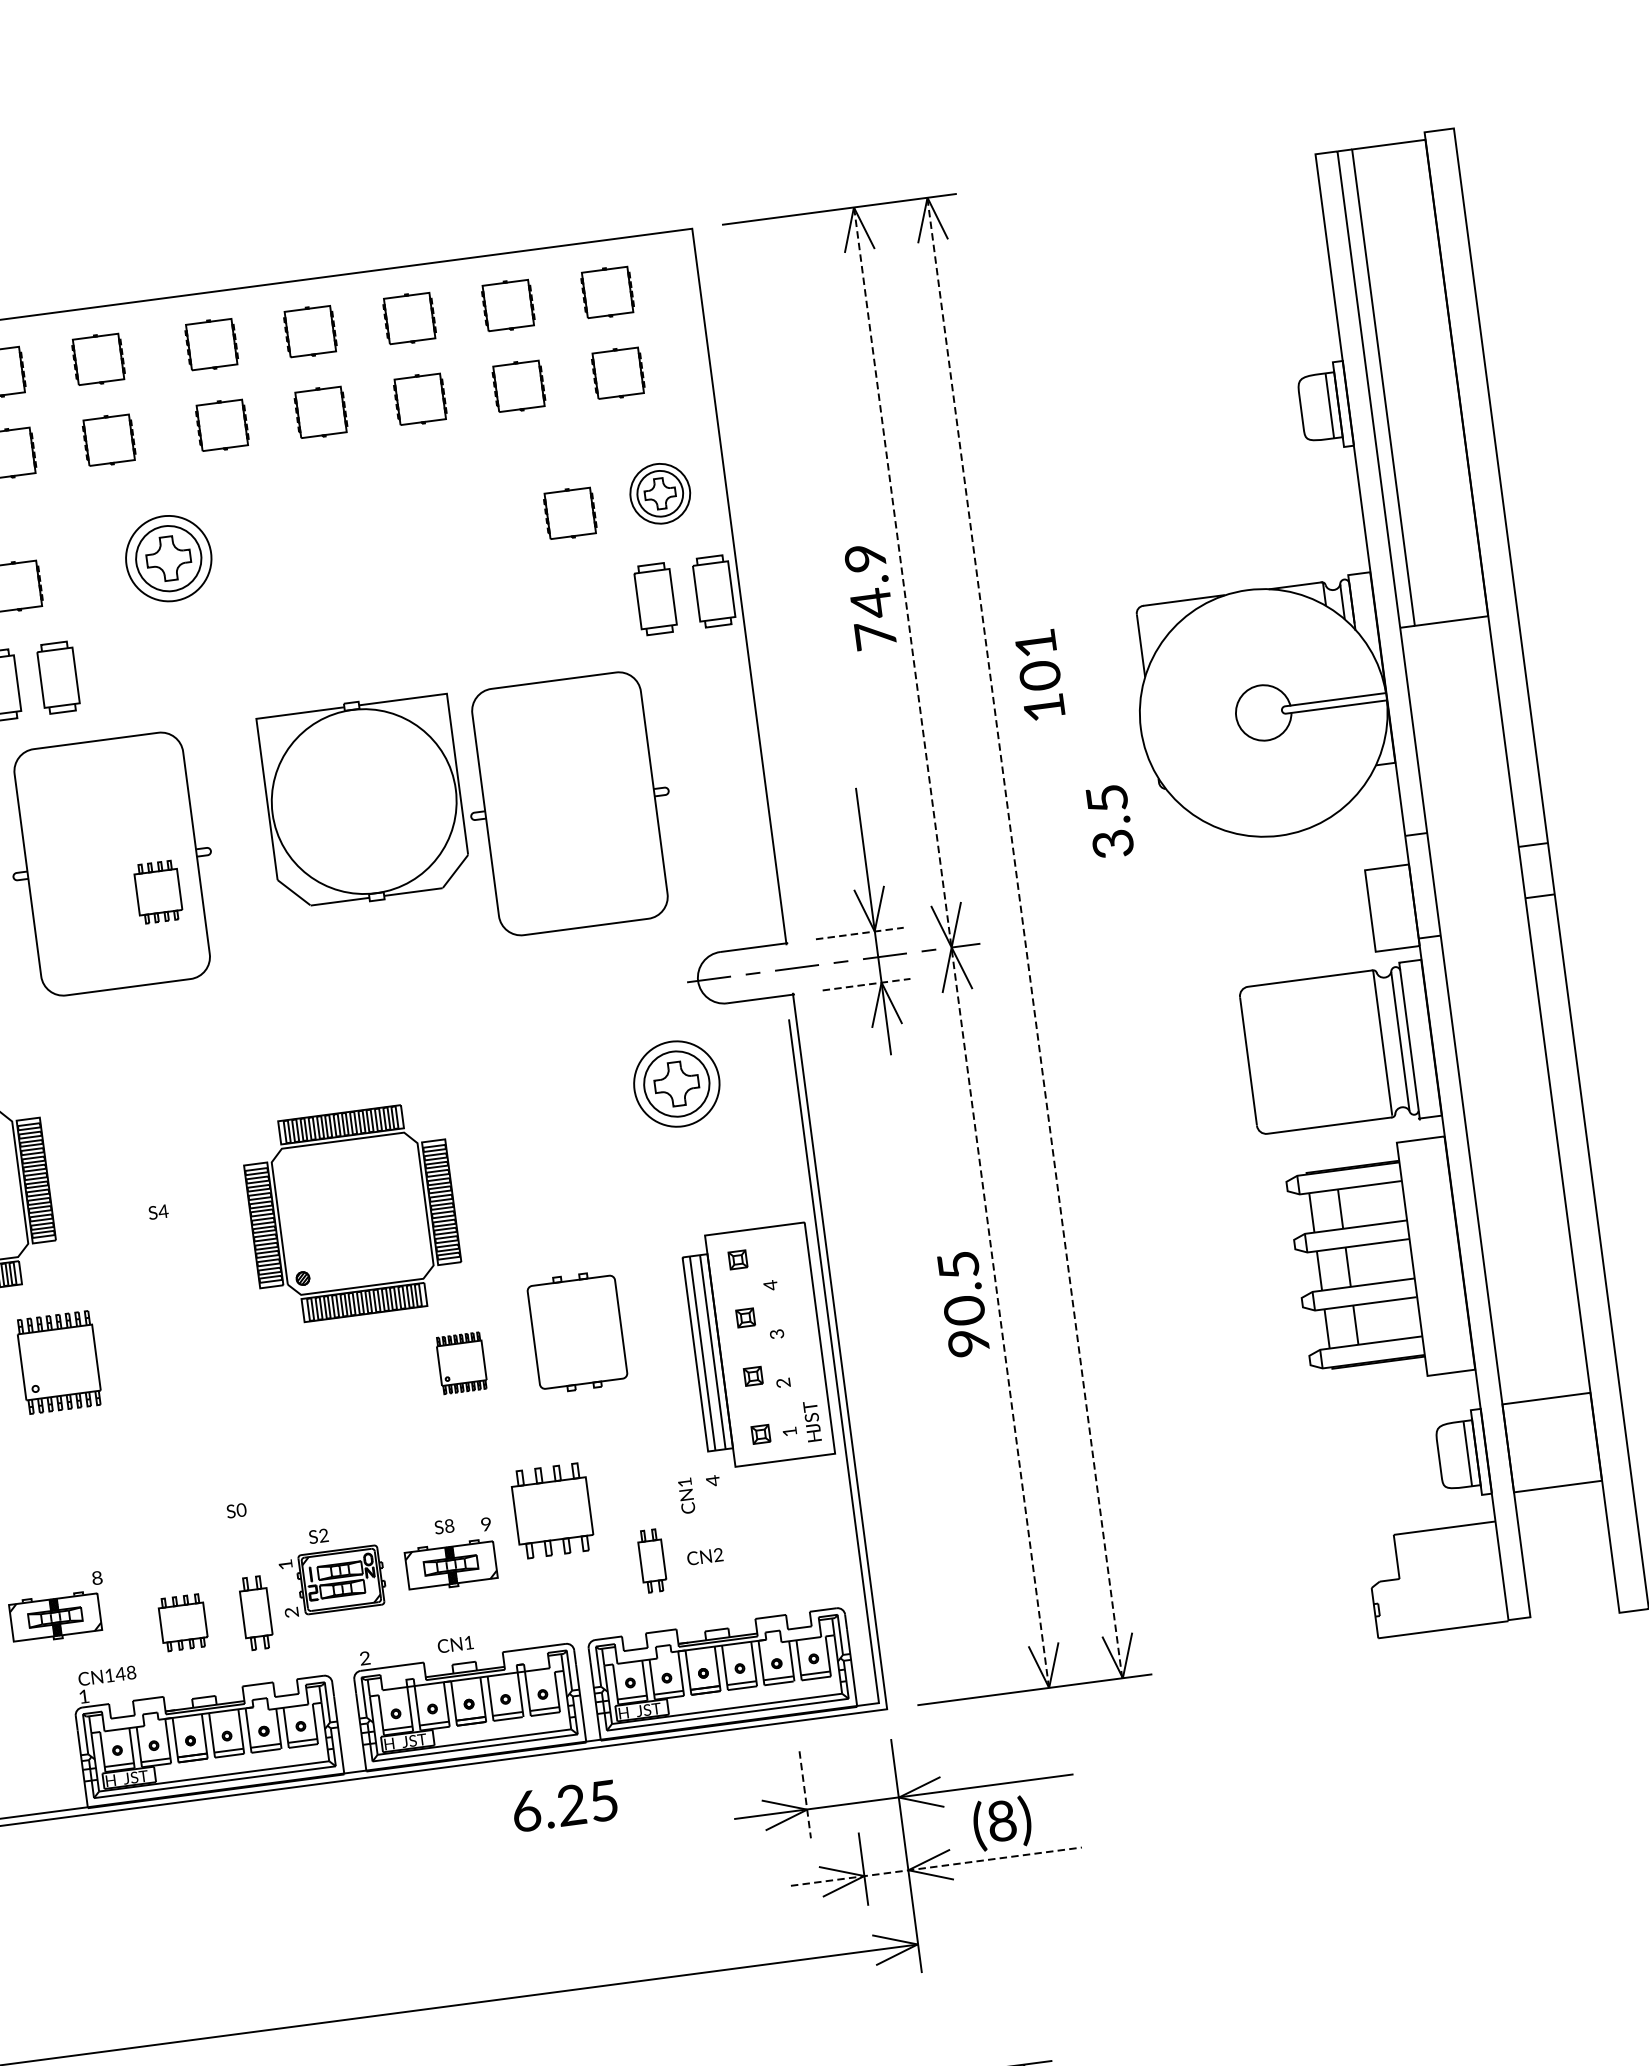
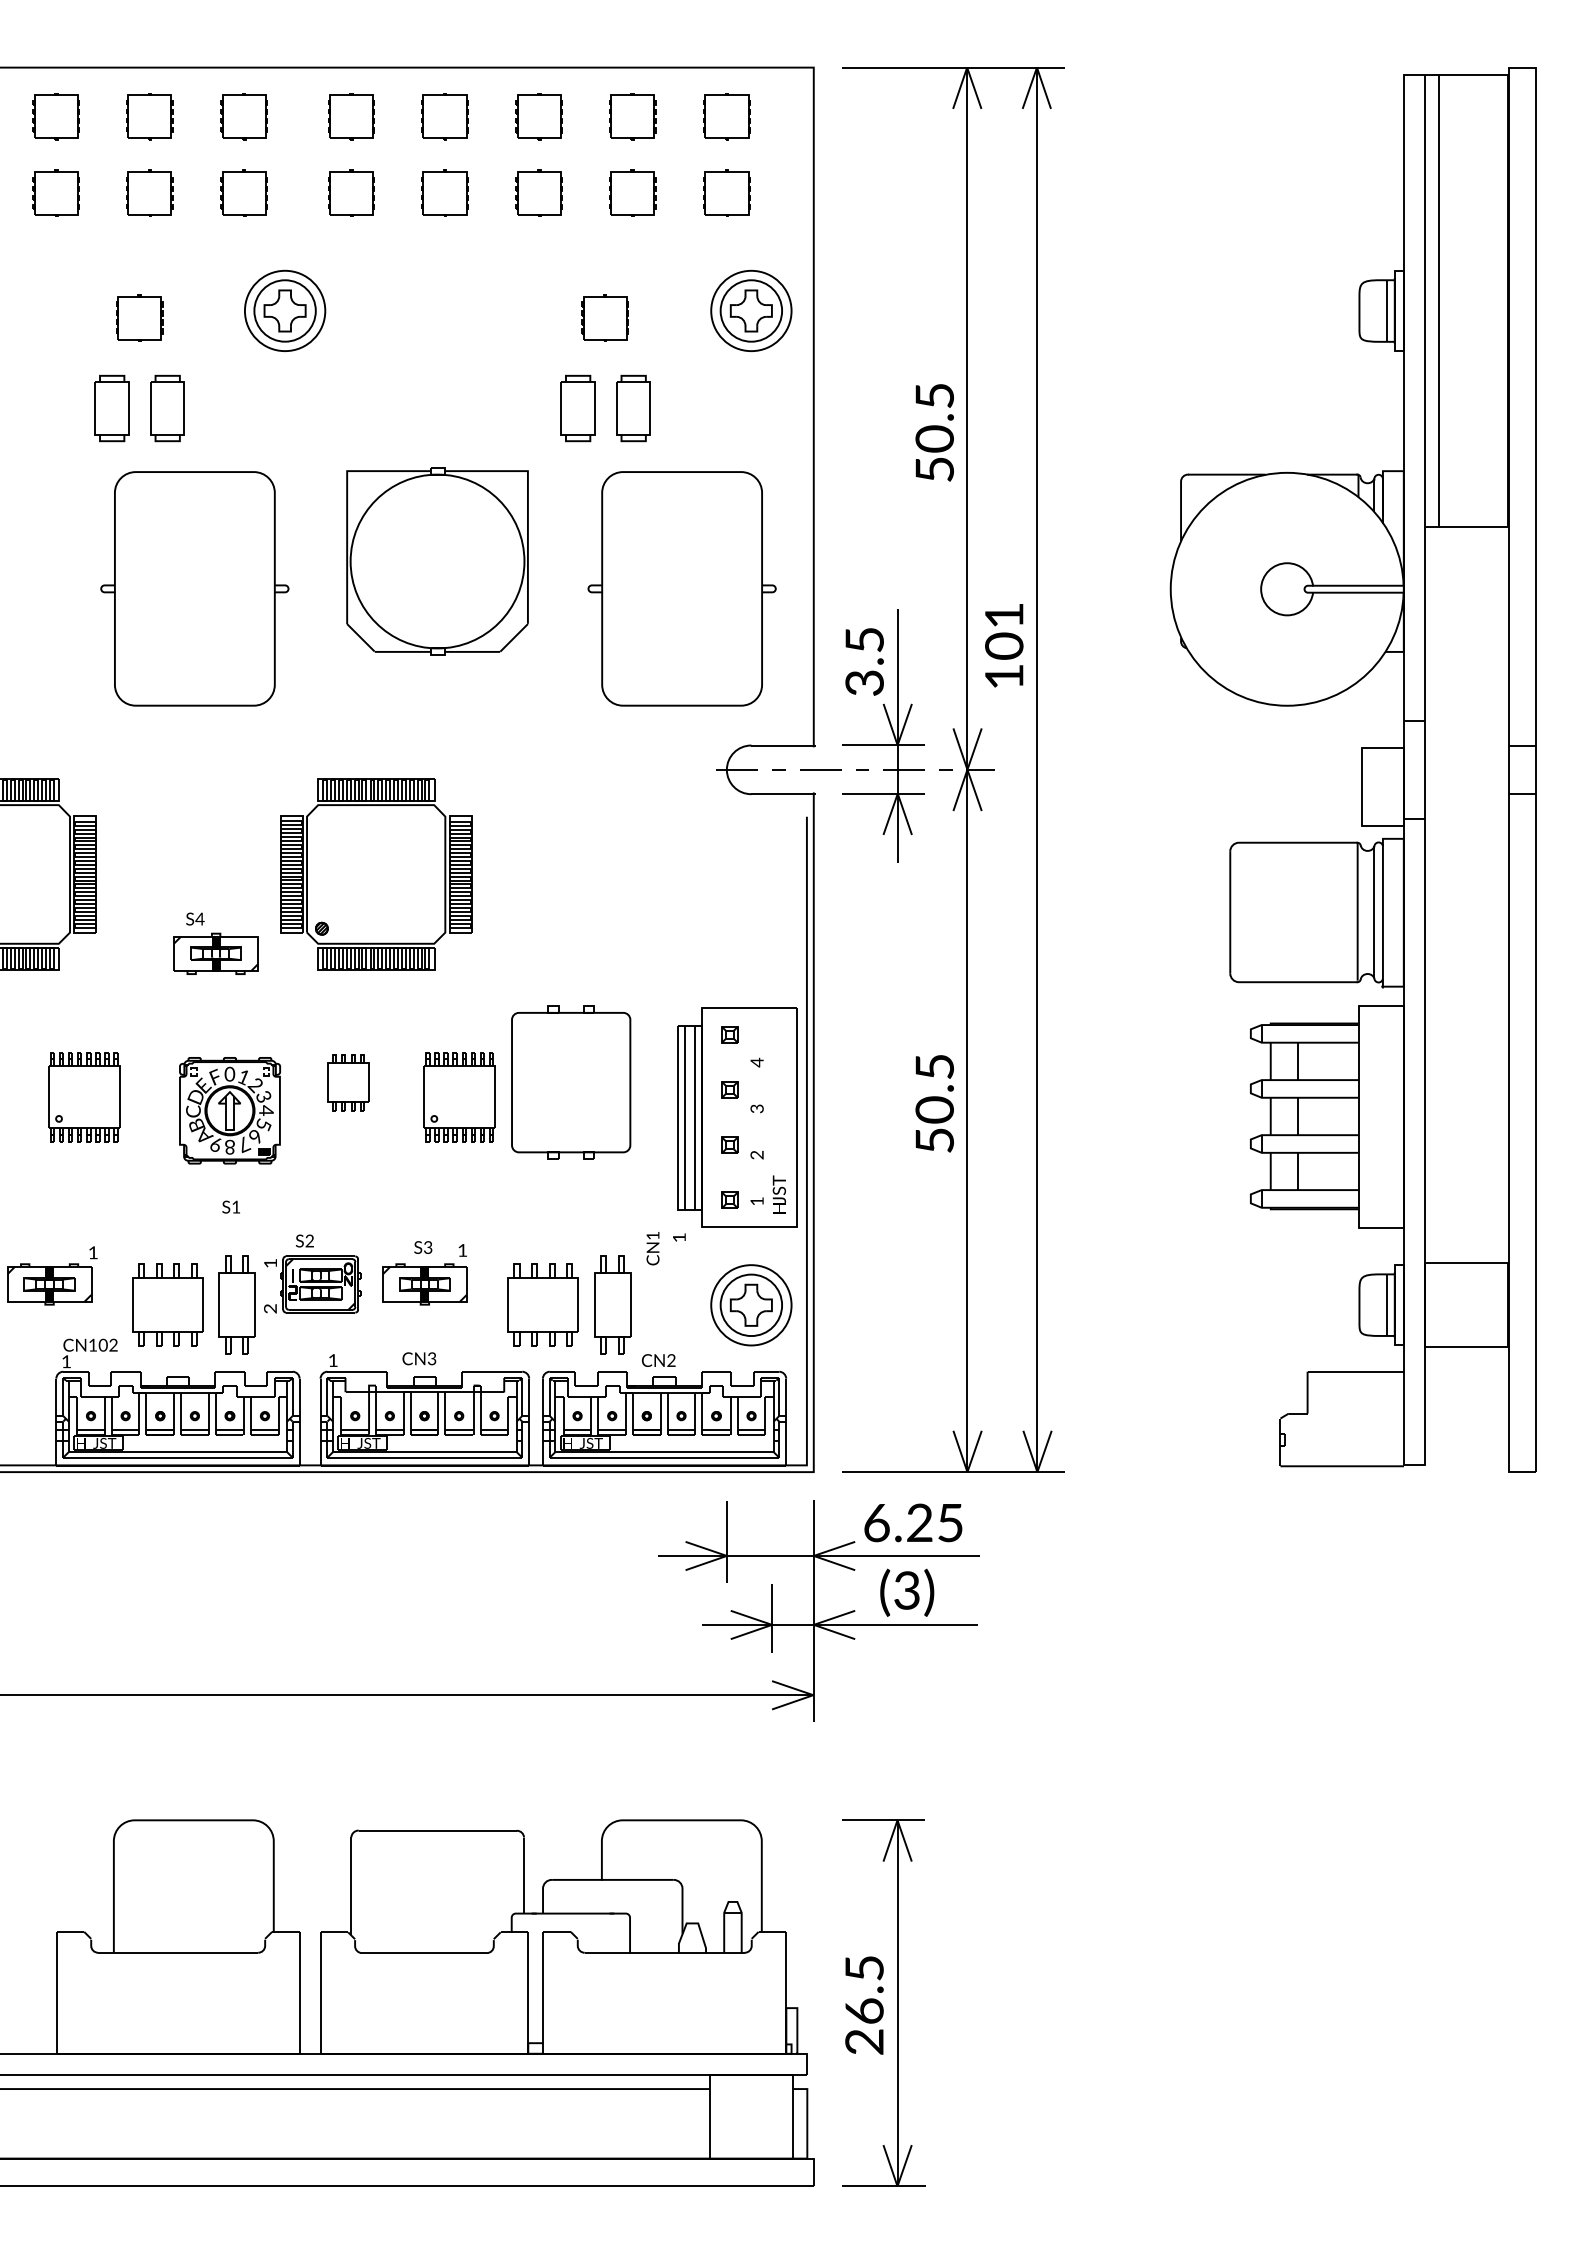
part: (660, 493) -> (751, 310), size x1.43
part: (569, 512) -> (604, 317), moved
part: (673, 596) -> (595, 408), moved
text: (870, 596) -> (934, 432), 74.9 -> 50.5
text: (1040, 675) -> (1004, 645), moved
part: (569, 803) -> (681, 588), moved
text: (1109, 821) -> (864, 661), moved
part: (158, 891) -> (348, 1082), moved
line: (859, 933) -> (883, 745), dashed -> solid
line: (1024, 937) -> (1036, 769), dashed -> solid
line: (951, 947) -> (967, 769), dashed -> solid
line: (866, 984) -> (883, 793), dashed -> solid
part: (676, 1084) -> (751, 1305), moved
part: (353, 1213) -> (376, 874), moved
part: (184, 1245) -> (215, 953), added
part: (577, 1332) -> (571, 1082), size x1.43
text: (968, 1342) -> (934, 1140), 90.5 -> 50.5
part: (59, 1362) -> (84, 1097), moved
part: (461, 1363) -> (459, 1097), size x1.67
part: (221, 1409) -> (229, 1110), added
text: (713, 1480) -> (679, 1237), 4 -> 1
text: (240, 1509) -> (235, 1206), S0 -> S1
part: (551, 1510) -> (542, 1304), moved
text: (486, 1524) -> (462, 1250), 9 -> 1
text: (449, 1525) -> (428, 1247), S8 -> S3
text: (704, 1556) -> (658, 1360), moved
part: (651, 1560) -> (612, 1304), size x1.67
text: (96, 1577) -> (92, 1252), 8 -> 1
part: (255, 1612) -> (236, 1304), size x1.43
part: (182, 1622) -> (167, 1304), size x1.67
text: (469, 1642) -> (432, 1358), CN1 -> CN3
text: (364, 1658) -> (332, 1360), 2 -> 1
text: (124, 1672) -> (107, 1344), CN148 -> CN102
line: (804, 1795) -> (726, 1542), dashed -> solid
text: (564, 1805) -> (913, 1522), moved
text: (1001, 1821) -> (906, 1590), (8) -> (3)
line: (936, 1866) -> (840, 1624), dashed -> solid

